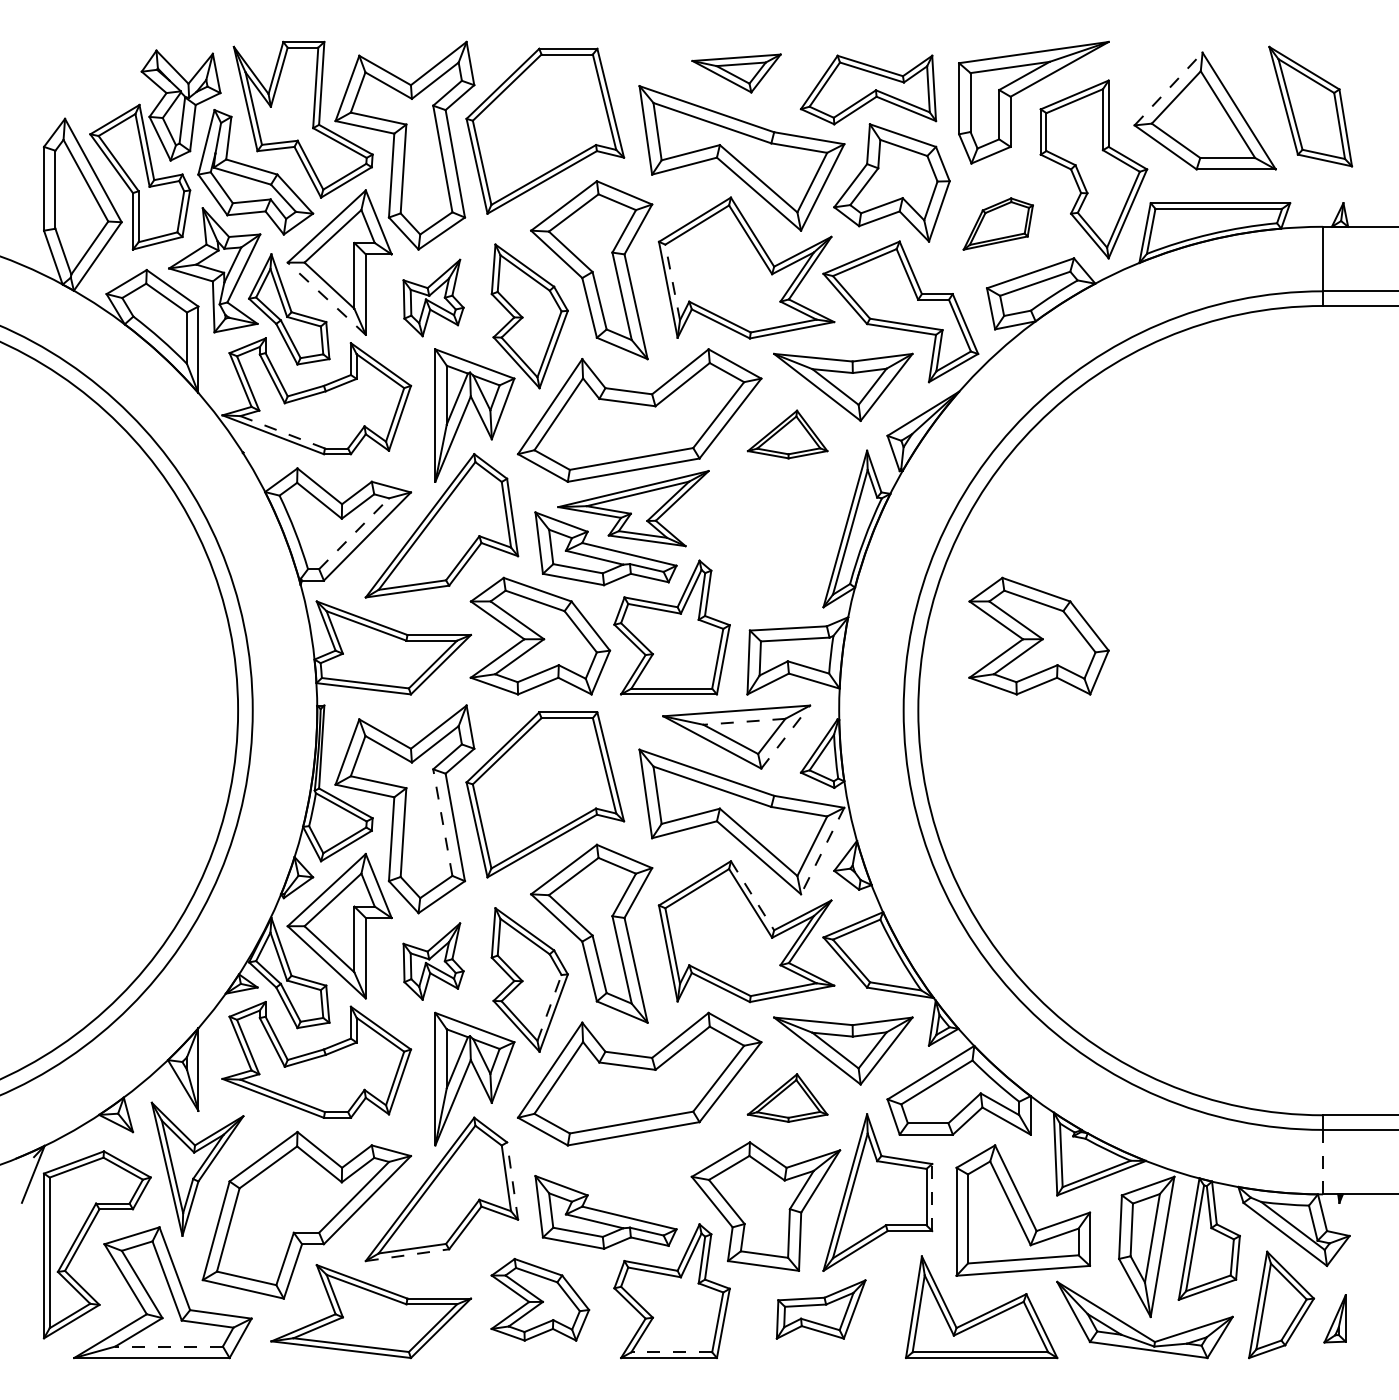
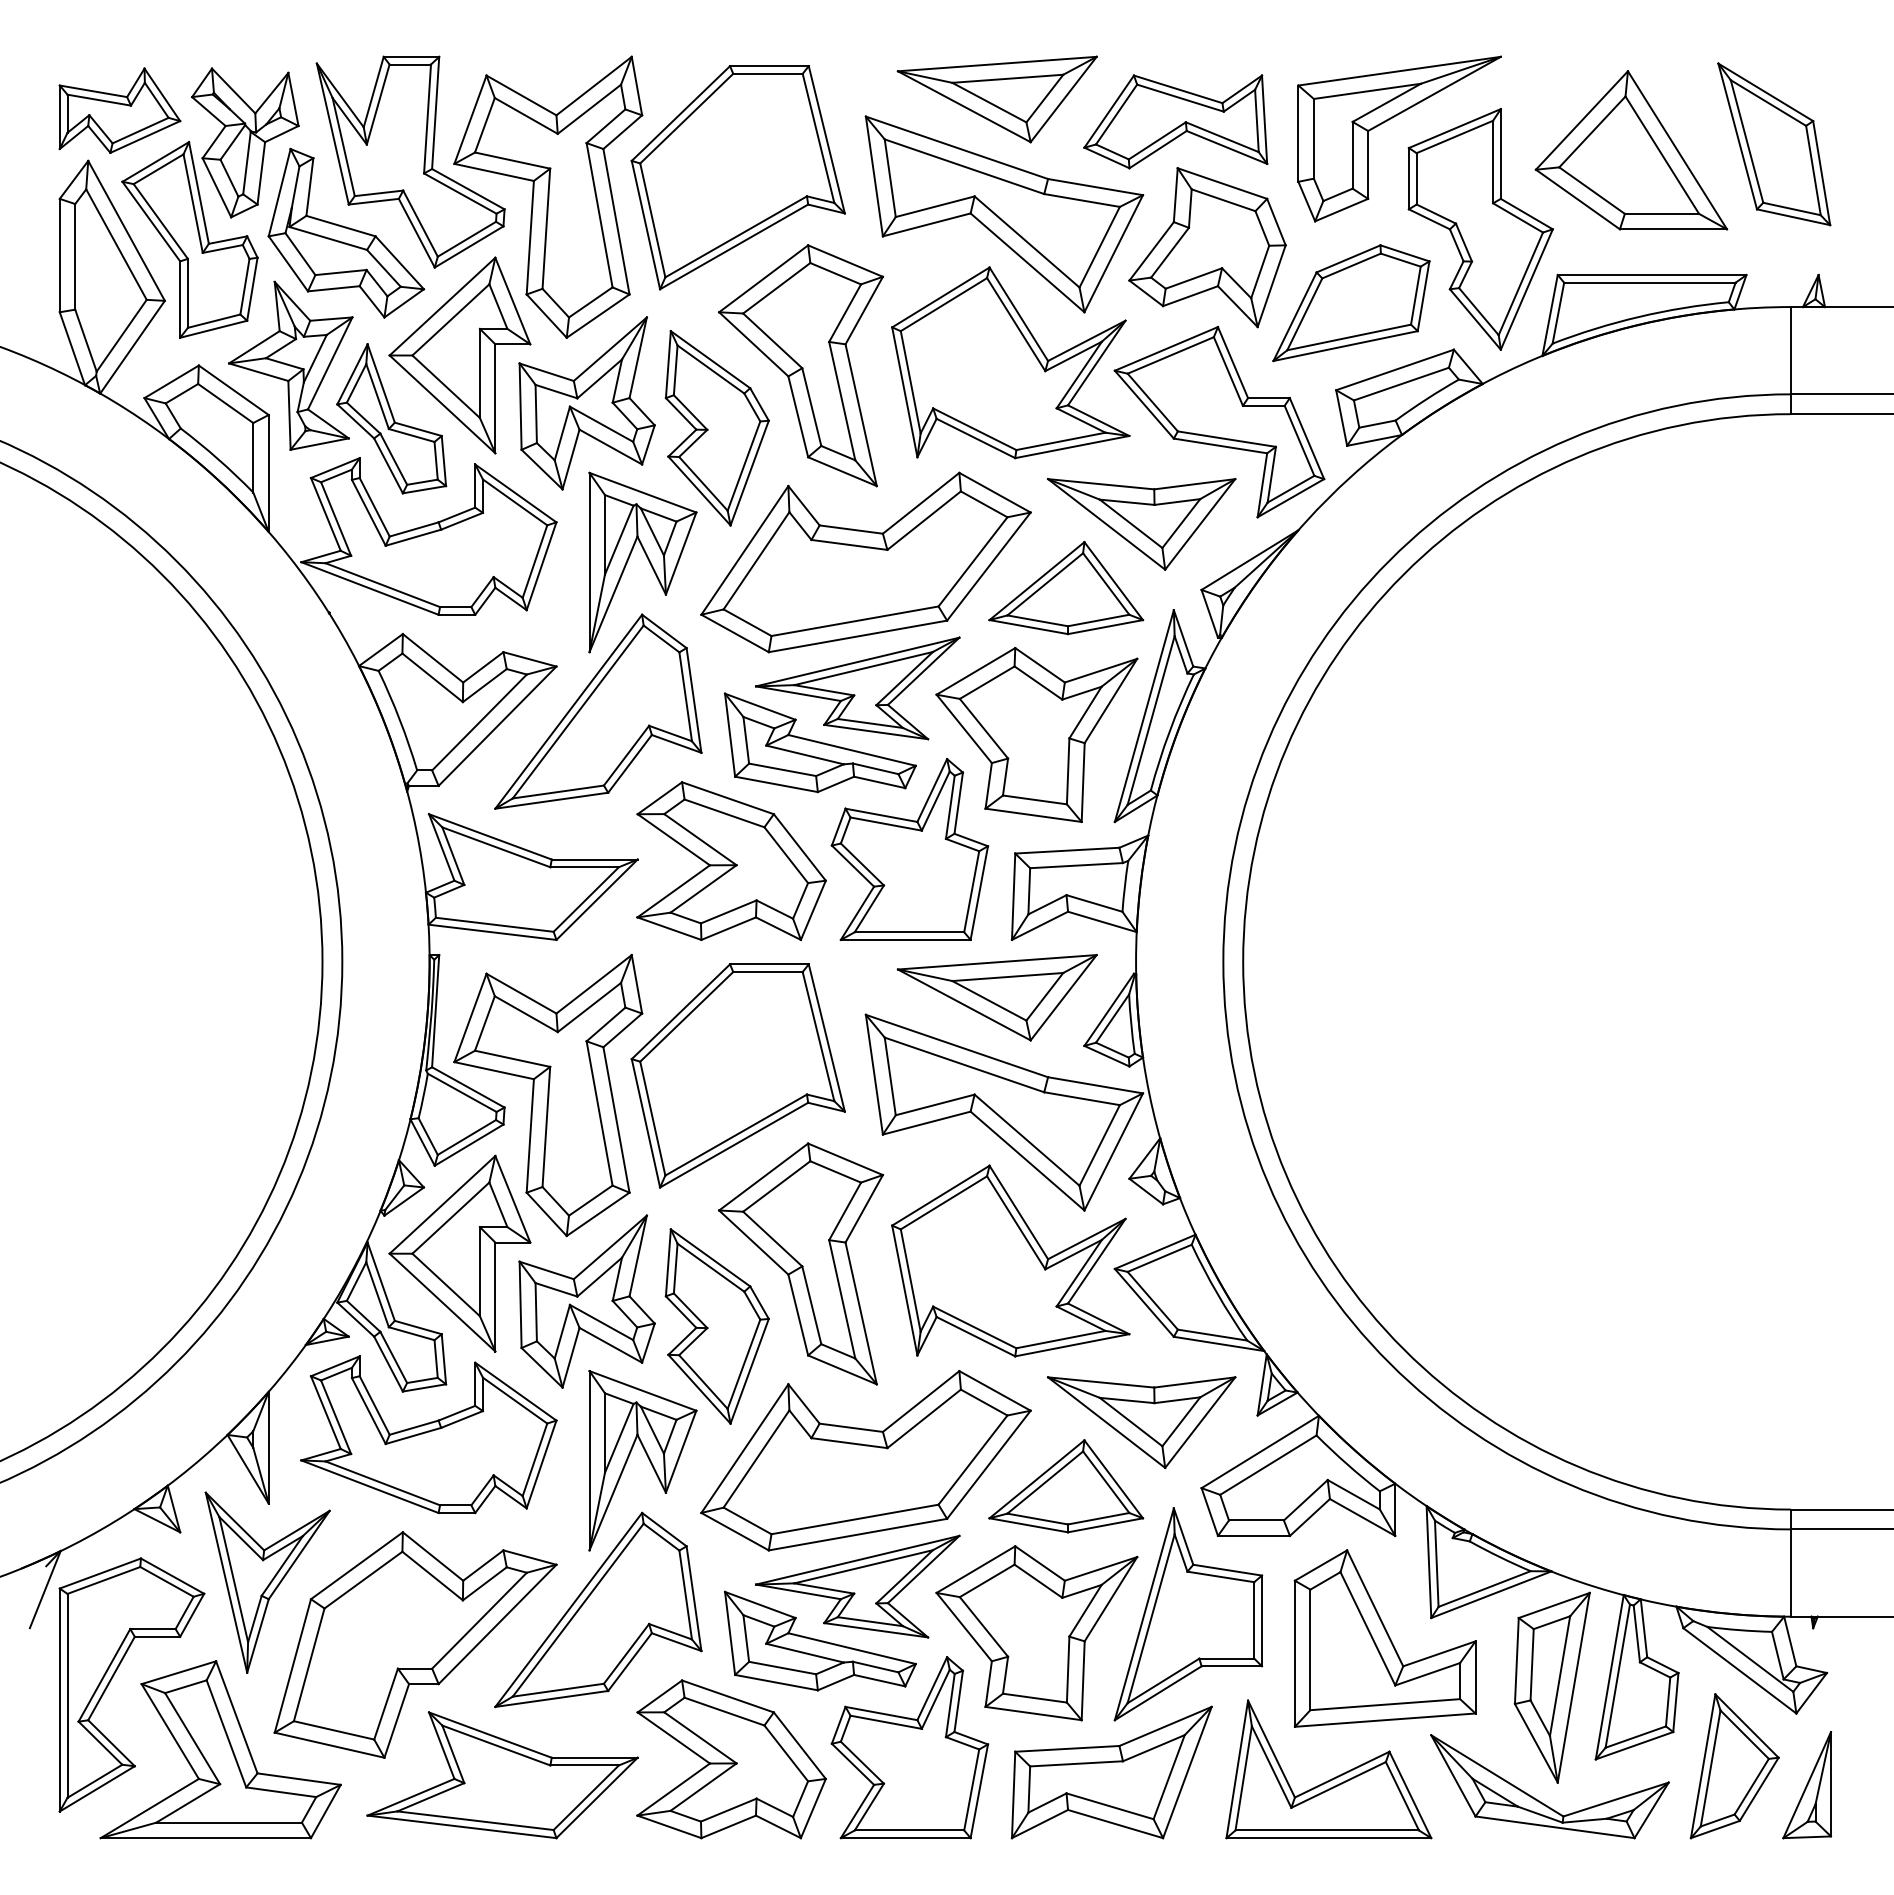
part: (736, 73) -> (996, 99), size x1.67
part: (88, 81) -> (119, 110), added
line: (1169, 89) -> (1582, 120), dashed -> solid
part: (998, 224) -> (1351, 303), size x1.67
line: (672, 281) -> (910, 381), dashed -> solid
line: (326, 298) -> (442, 404), dashed -> solid
part: (433, 298) -> (586, 403), size x1.67
line: (282, 431) -> (382, 584), dashed -> solid
part: (787, 434) -> (1066, 588), size x1.43
line: (354, 533) -> (479, 722), dashed -> solid
part: (765, 542) -> (1036, 734), added
part: (1038, 635) -> (1406, 860), removed
line: (744, 722) -> (1007, 977), dashed -> solid
line: (785, 736) -> (1063, 997), dashed -> solid
line: (442, 821) -> (599, 1112), dashed -> solid
line: (822, 851) -> (1113, 1152), dashed -> solid
line: (753, 895) -> (1019, 1212), dashed -> solid
part: (433, 961) -> (586, 1301), size x1.67
line: (549, 1008) -> (744, 1364), dashed -> solid
part: (787, 1098) -> (1066, 1486), size x1.43
line: (1322, 1162) -> (1790, 1573), dashed -> solid
part: (633, 1172) -> (857, 1586), added
line: (512, 1180) -> (694, 1598), dashed -> solid
line: (932, 1197) -> (1262, 1620), dashed -> solid
line: (407, 1254) -> (551, 1698), dashed -> solid
part: (540, 1299) -> (731, 1759), size x1.43
part: (821, 1309) -> (1111, 1772), size x1.67
part: (1335, 1319) -> (1807, 1785), size x1.67
line: (169, 1346) -> (229, 1822), dashed -> solid
line: (671, 1352) -> (909, 1830), dashed -> solid

